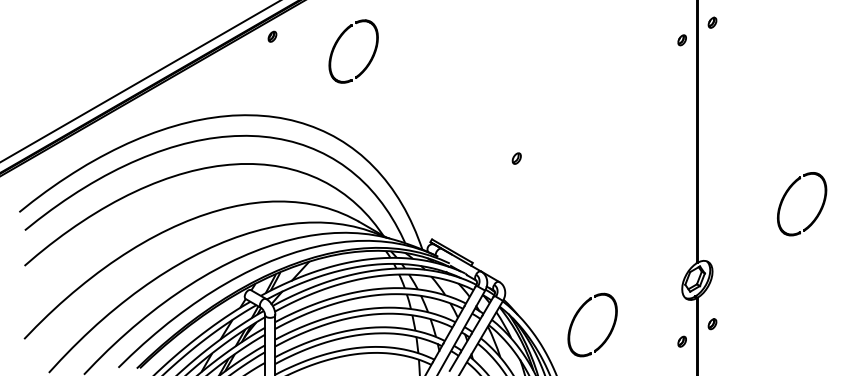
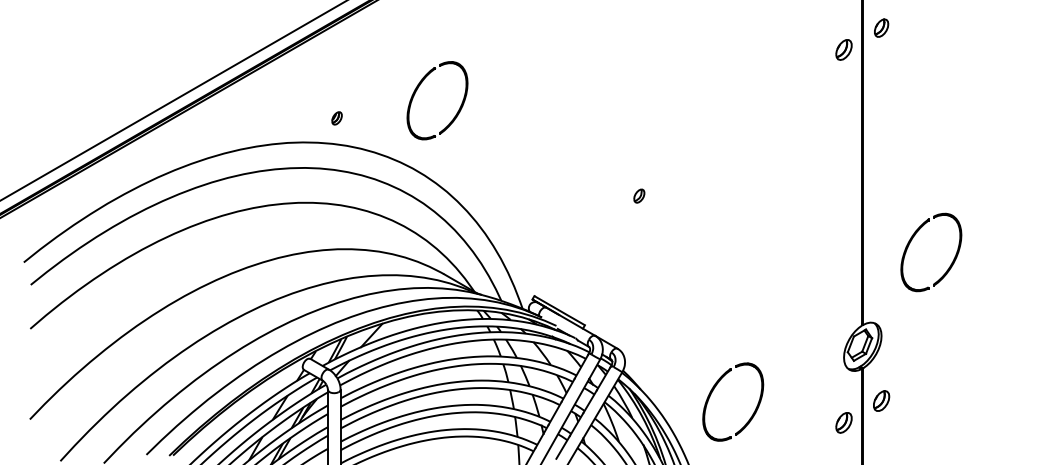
part: (712, 22) -> (881, 27), size x1.4
part: (272, 36) -> (336, 118), moved
part: (681, 40) -> (843, 49), size x1.6
part: (337, 43) -> (417, 90), moved
part: (818, 212) -> (951, 262), moved
part: (712, 323) -> (881, 400), size x1.6
part: (681, 341) -> (843, 422), size x1.6

